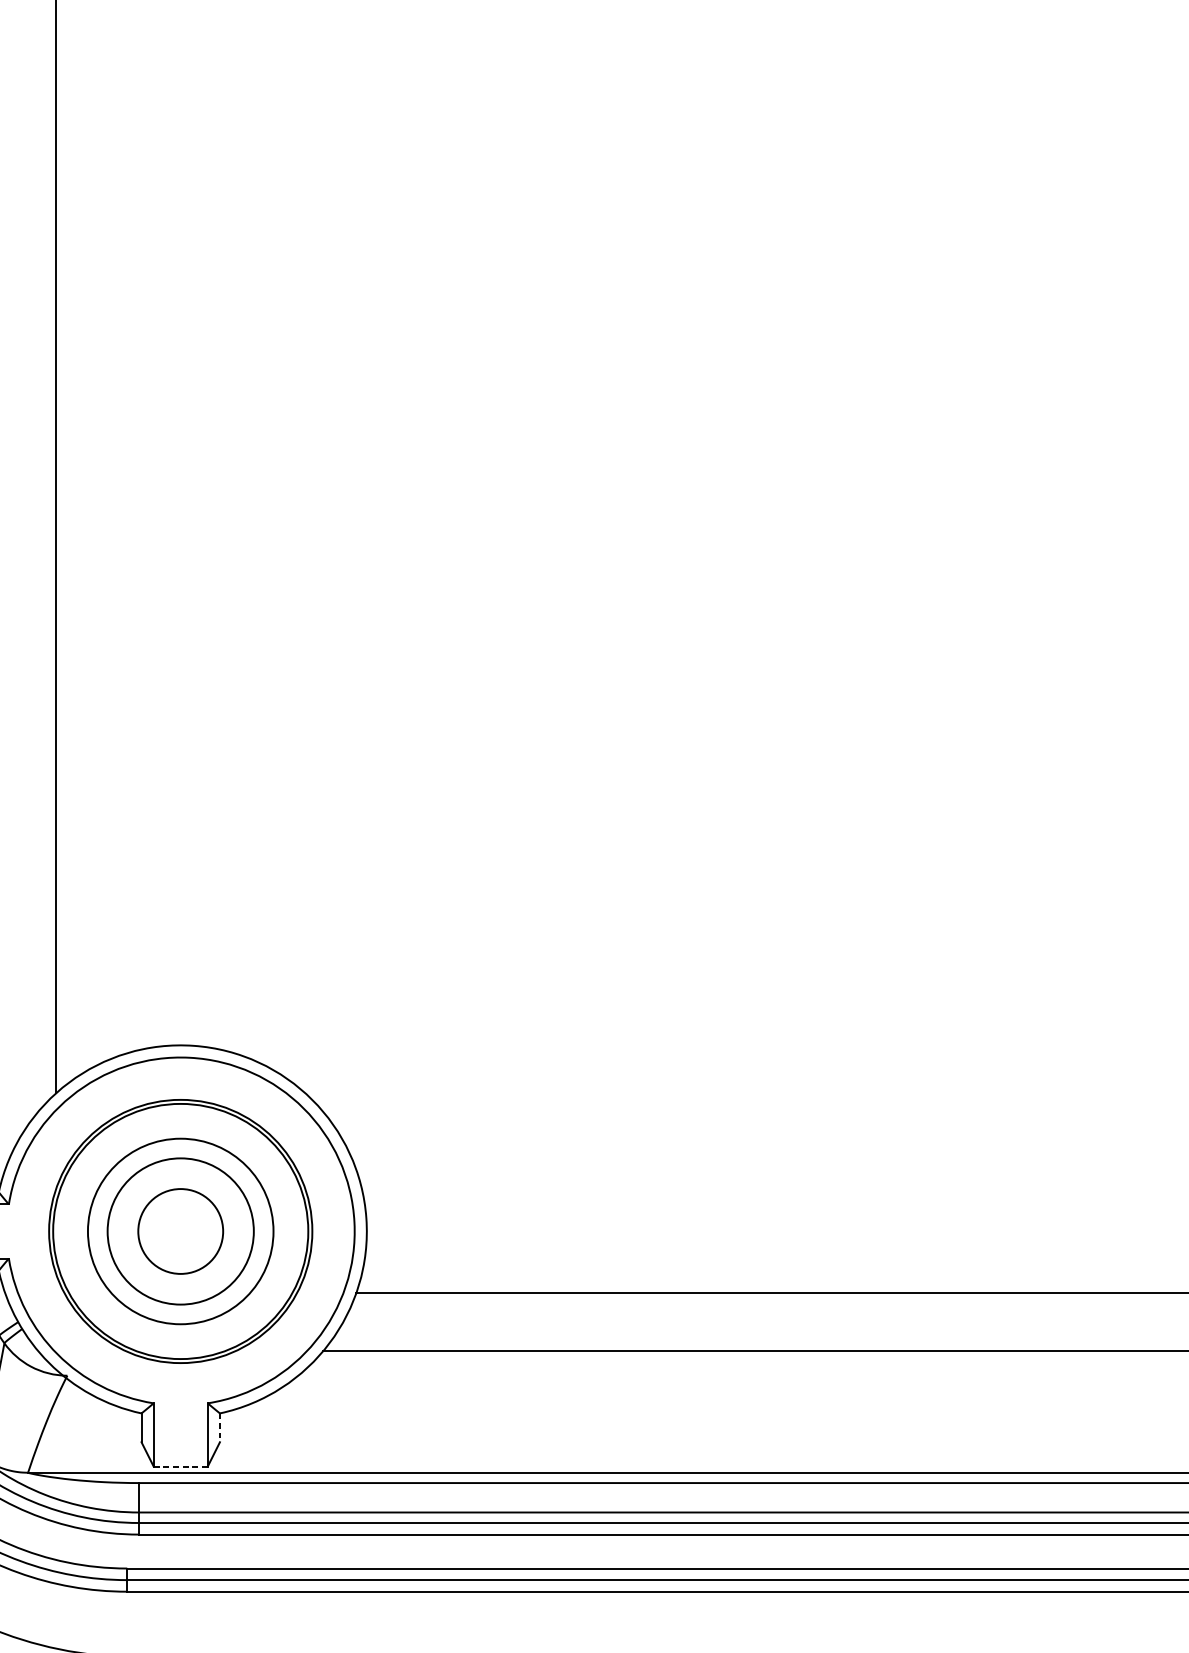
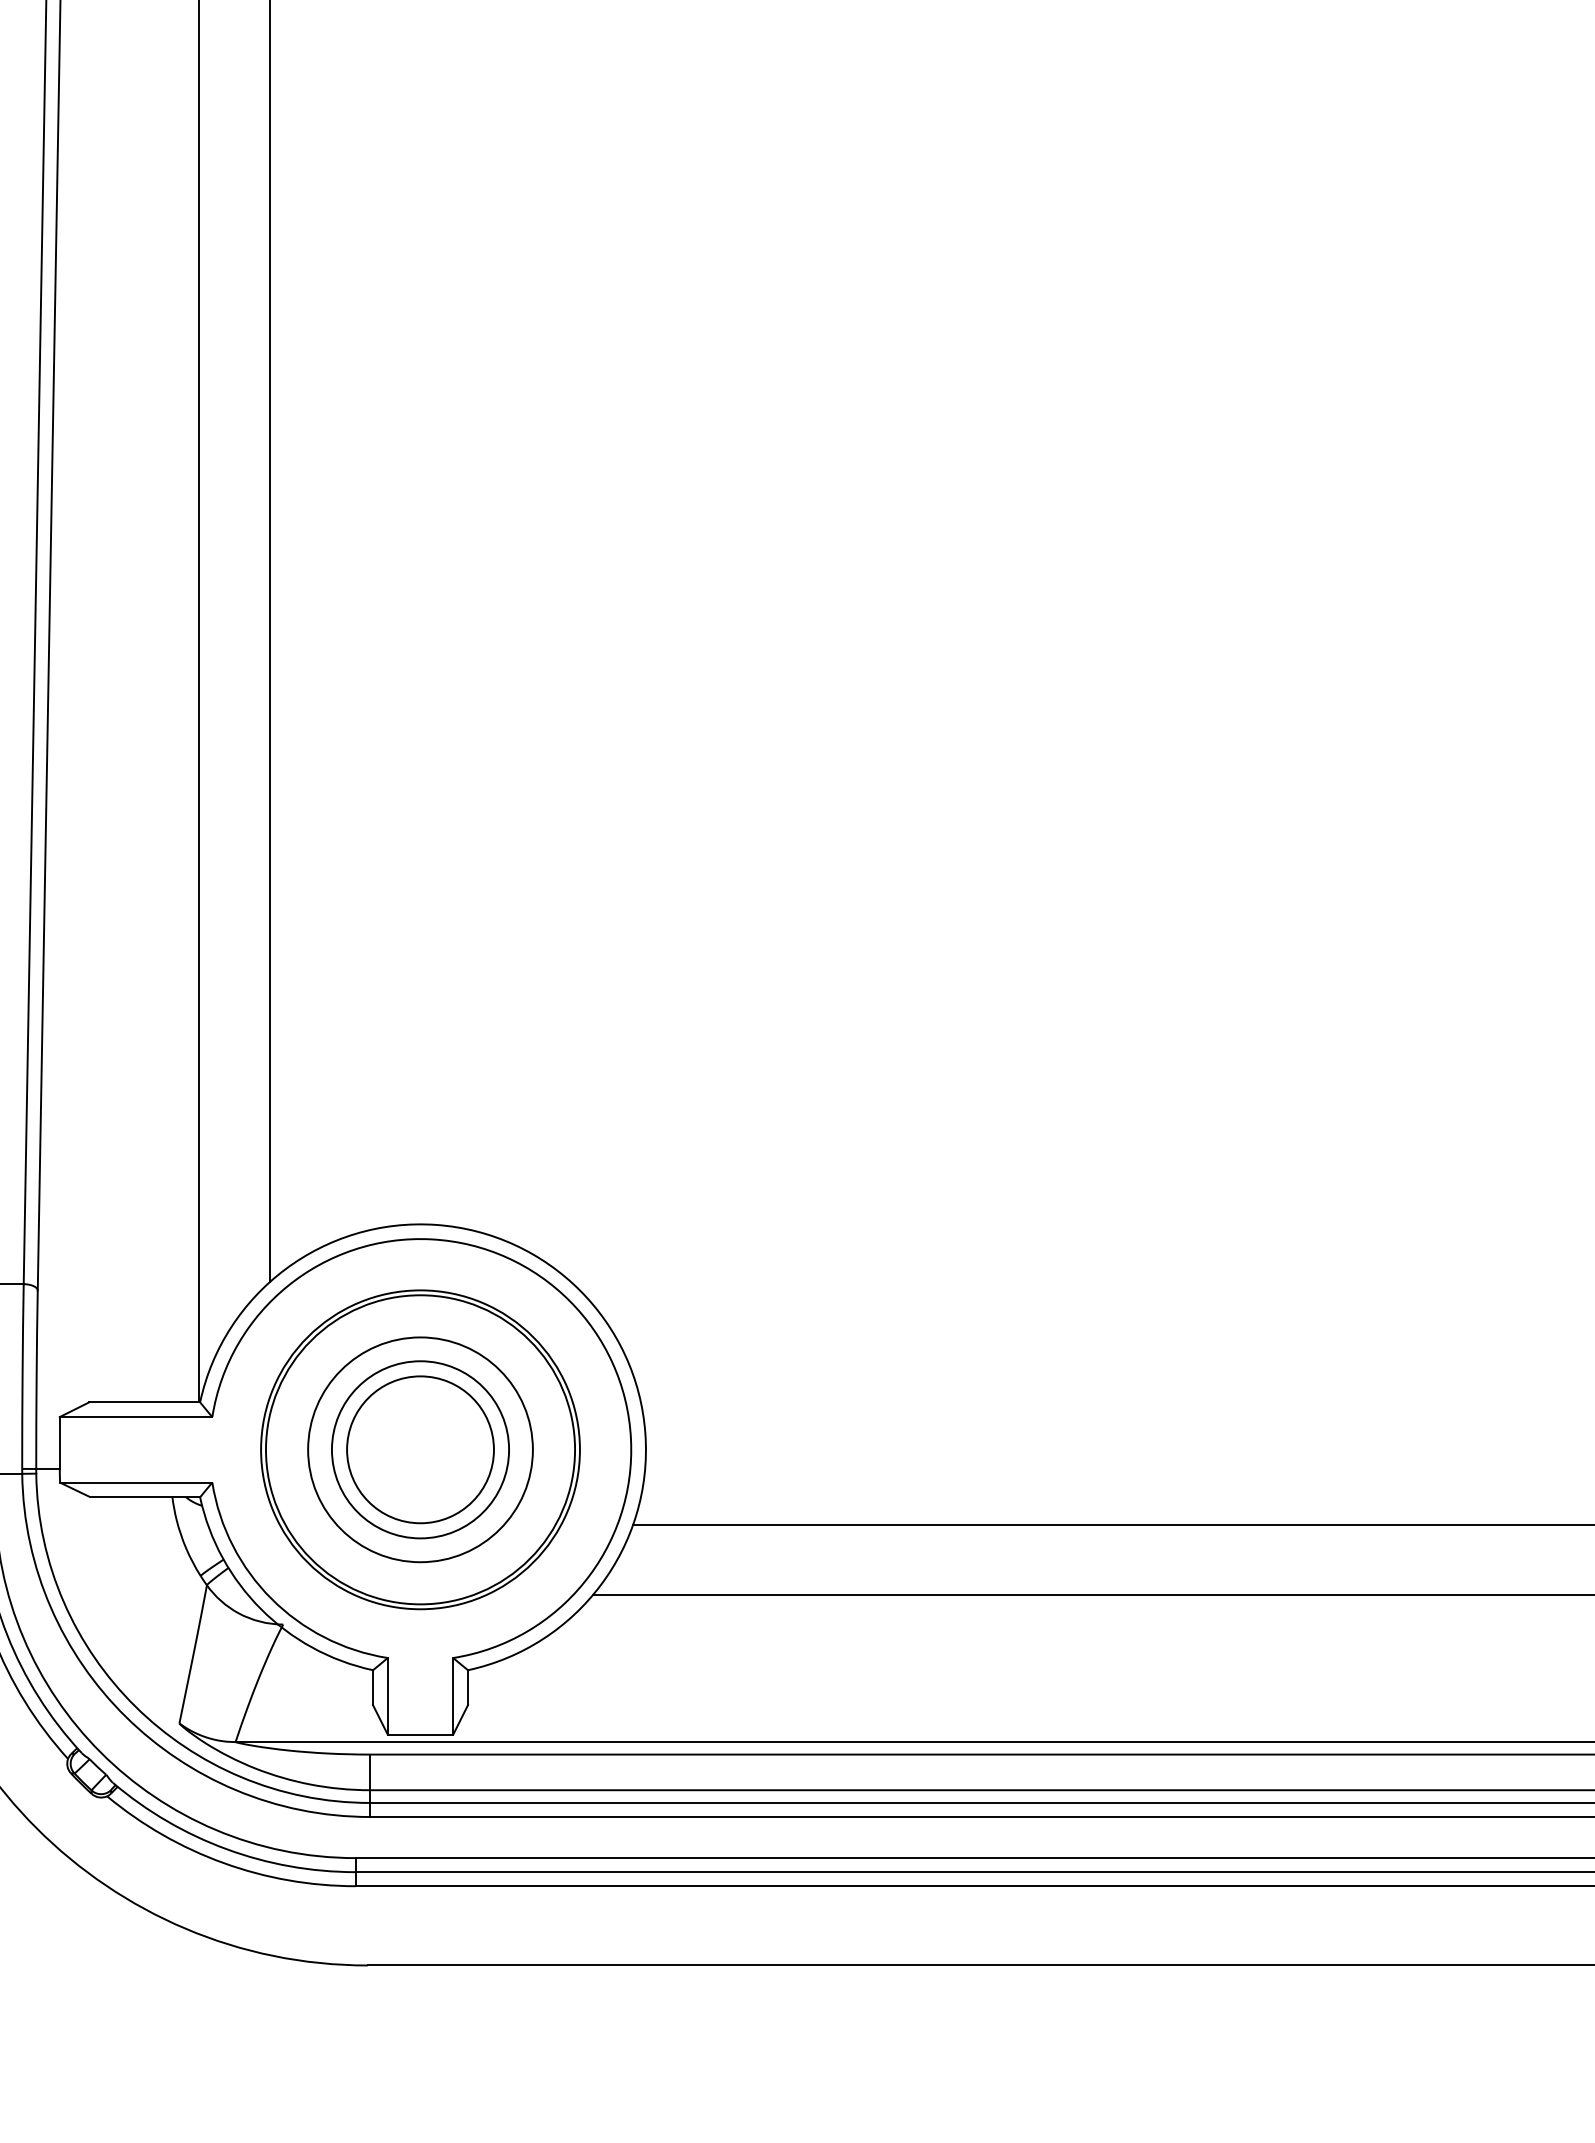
circle: (180, 1231) -> (420, 1449), size x1.43
line: (220, 1428) -> (468, 1688), dashed -> solid
line: (180, 1466) -> (420, 1734), dashed -> solid

